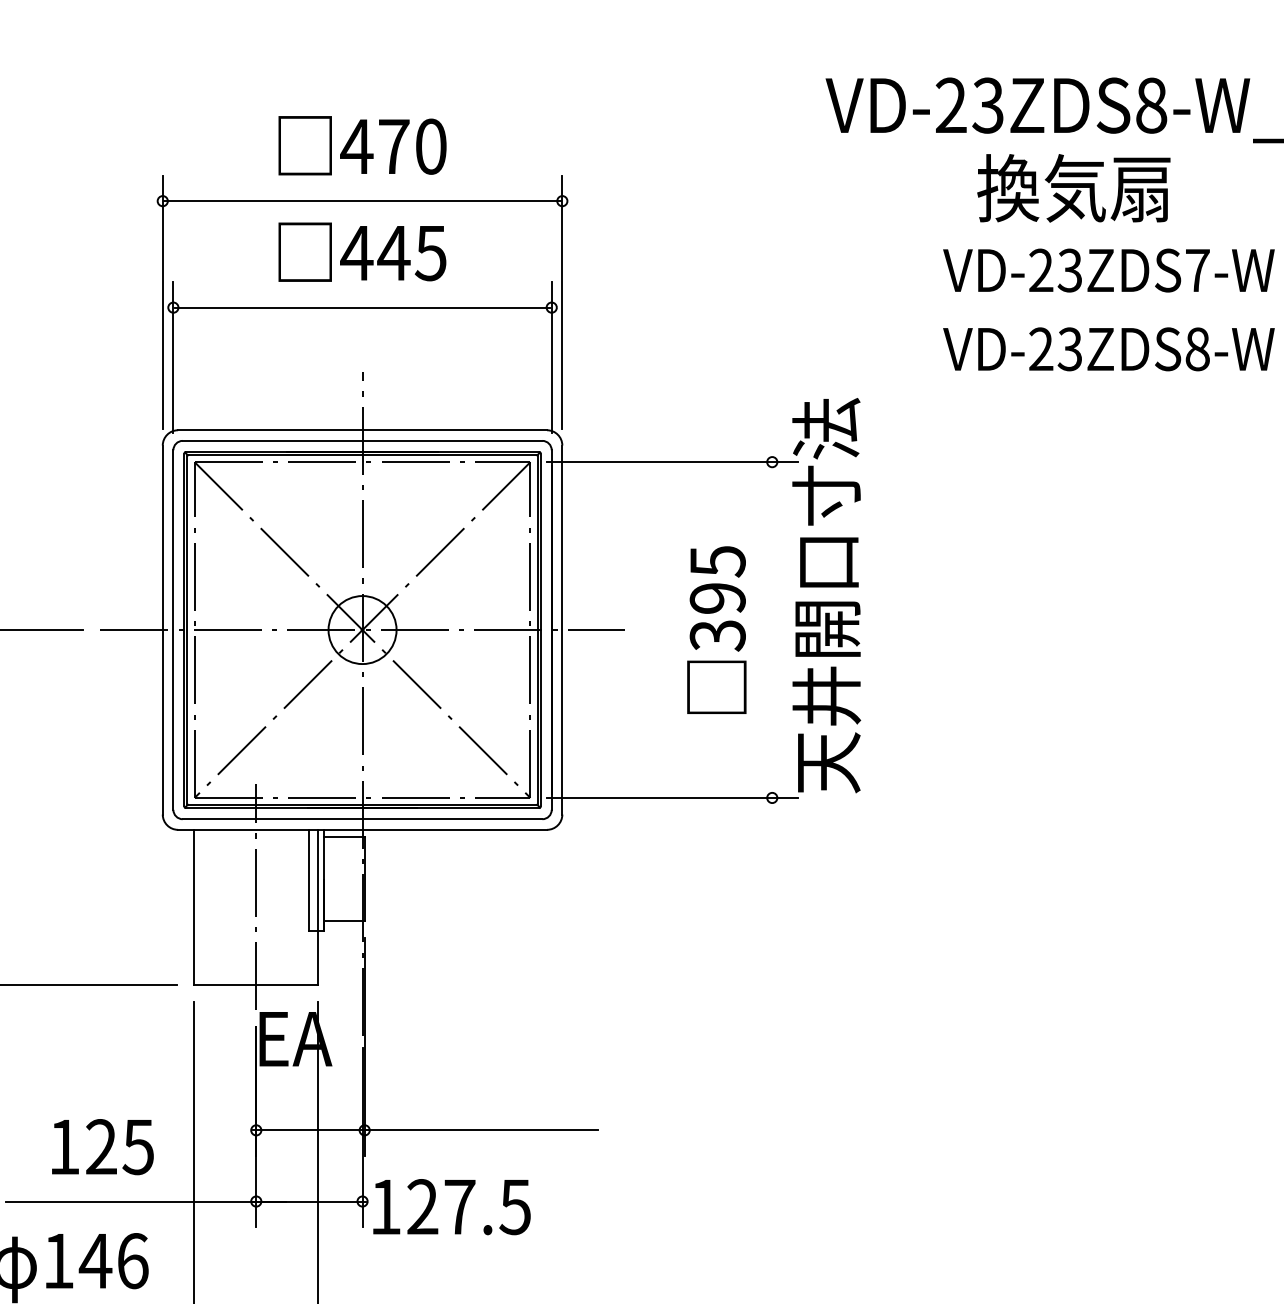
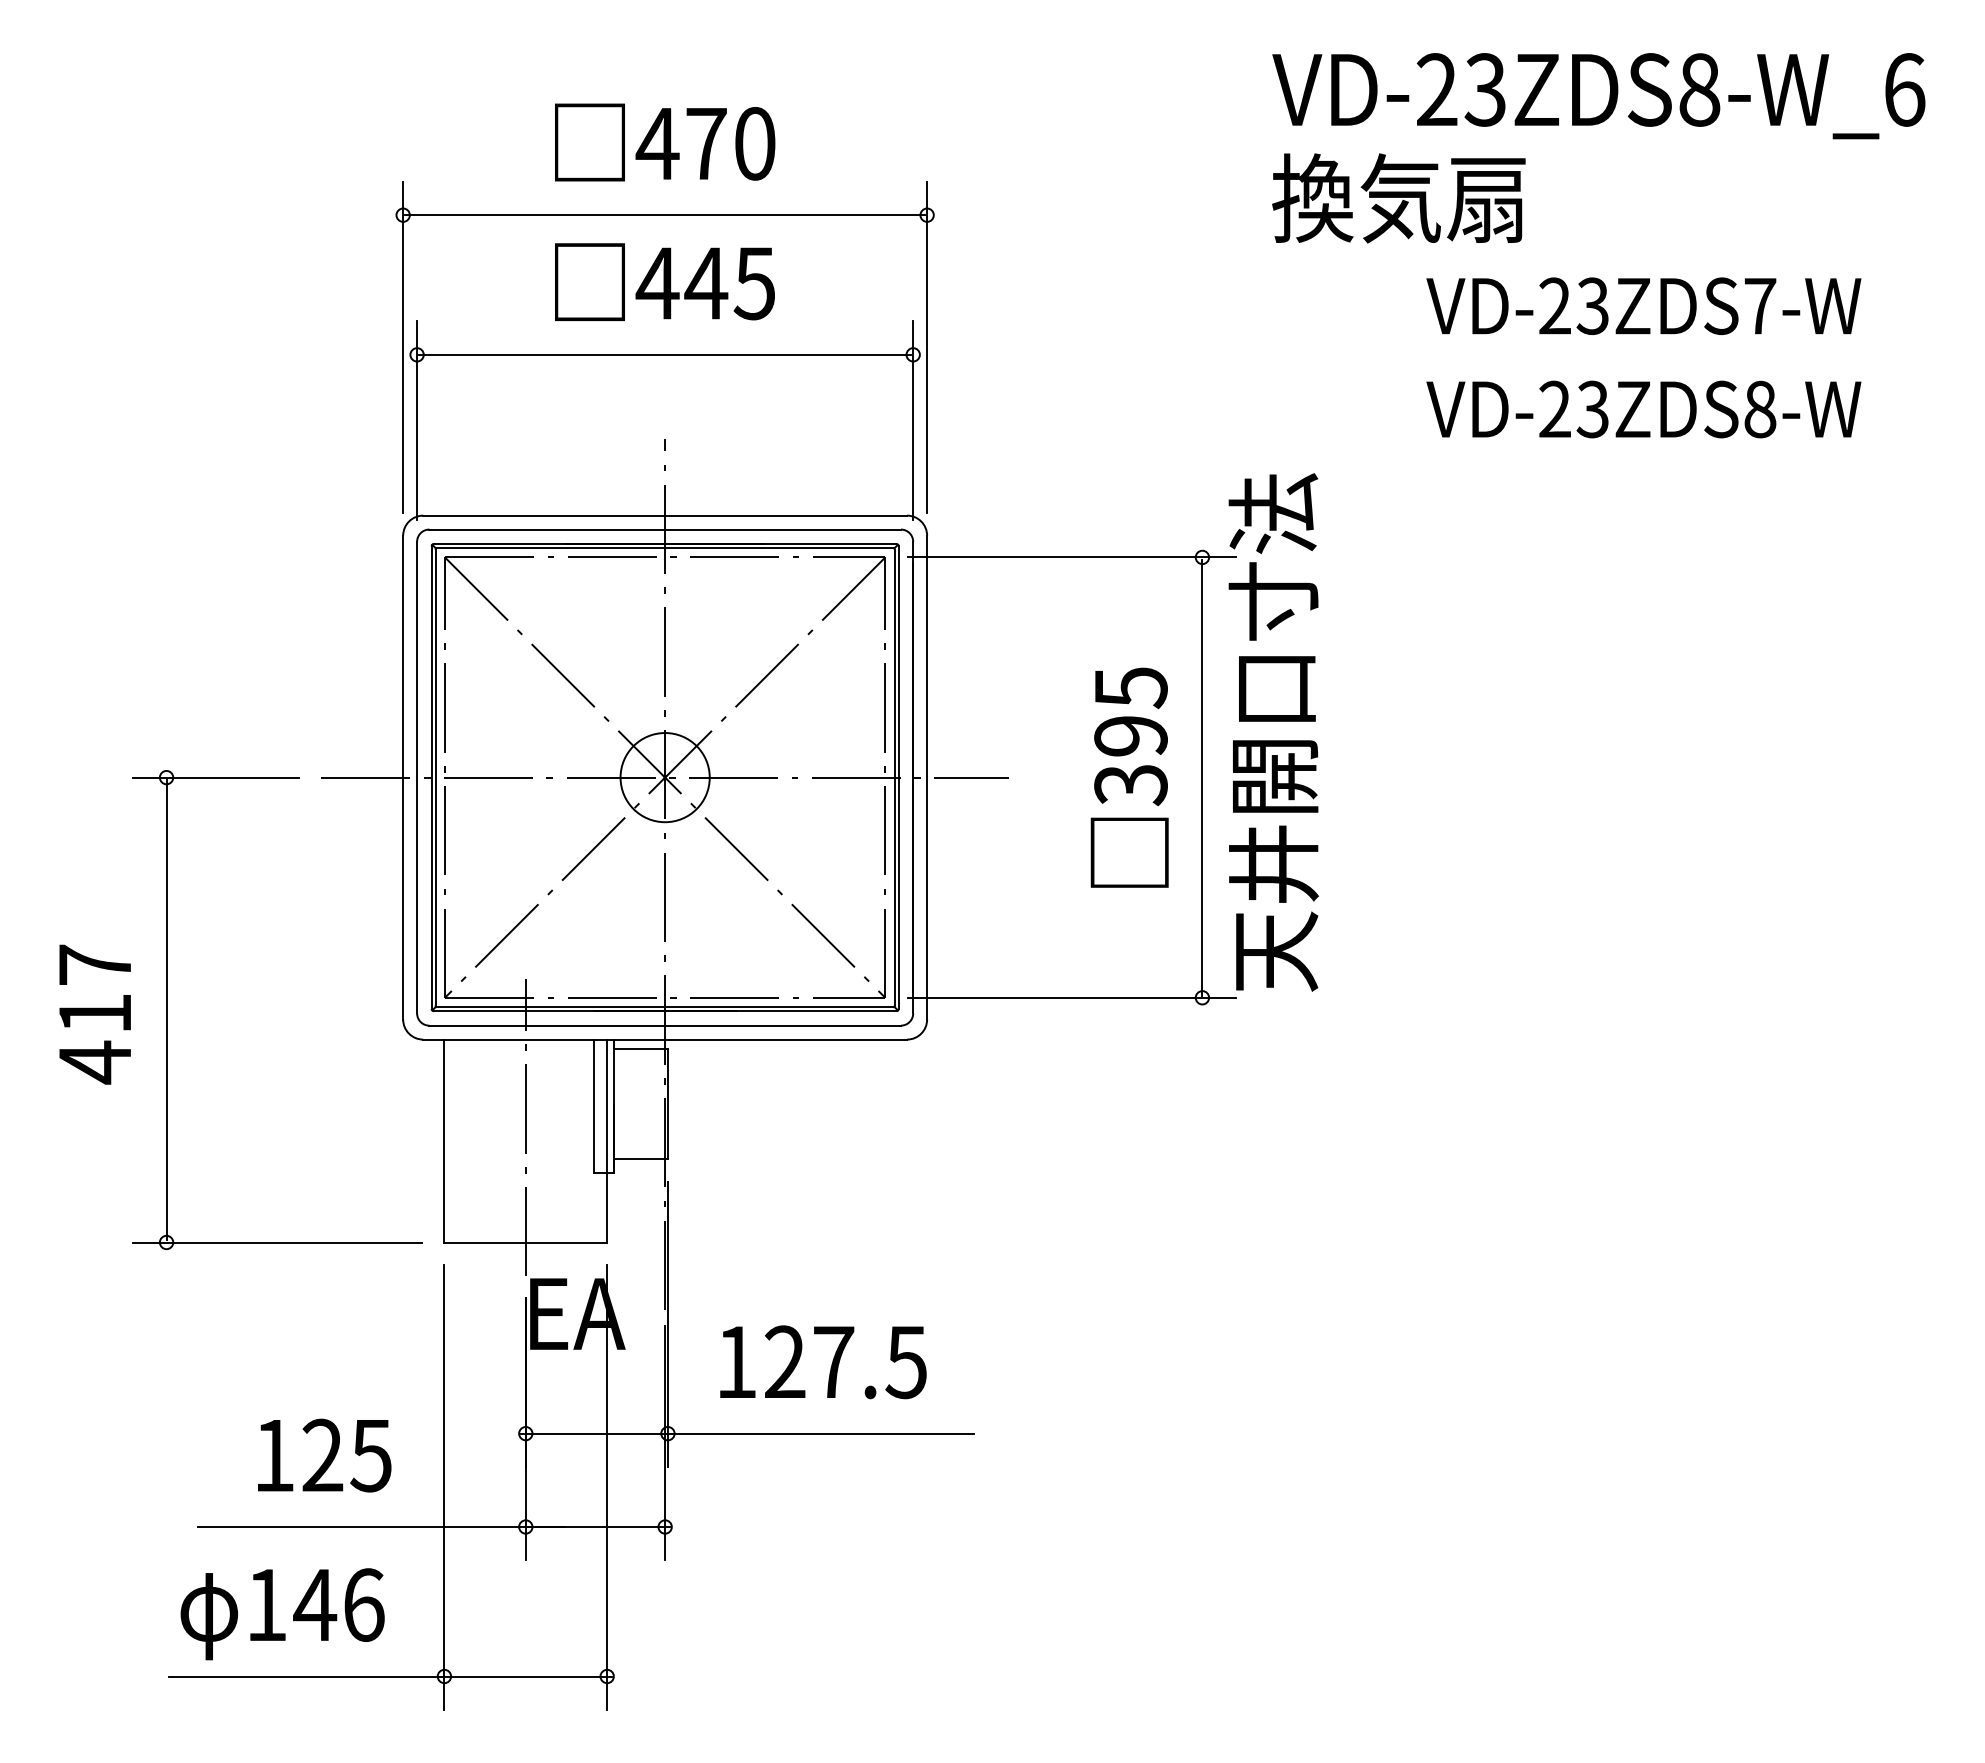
text: (1073, 188) -> (1398, 198), moved
line: (772, 629) -> (1202, 777), added
text: (452, 1207) -> (823, 1362), moved

